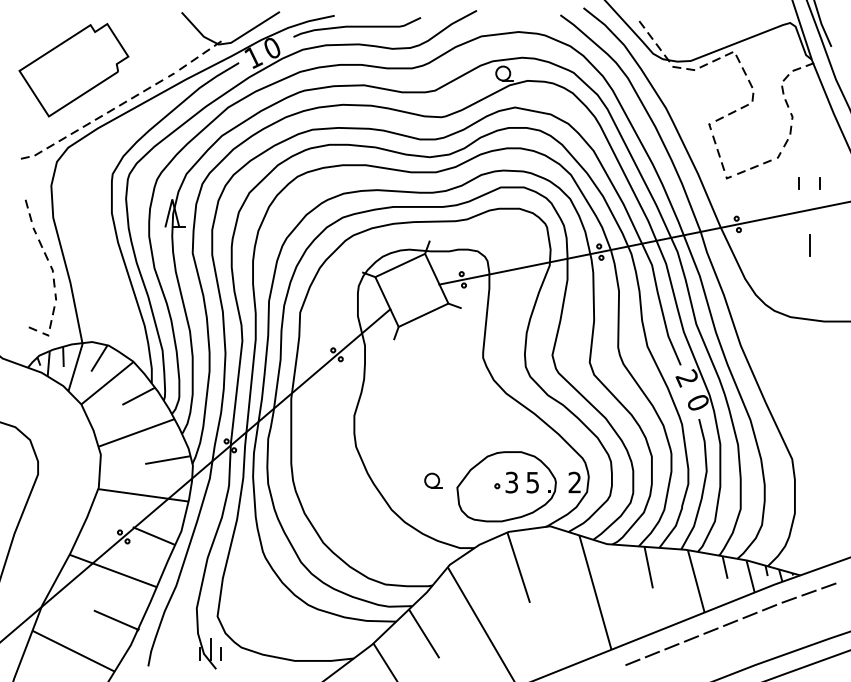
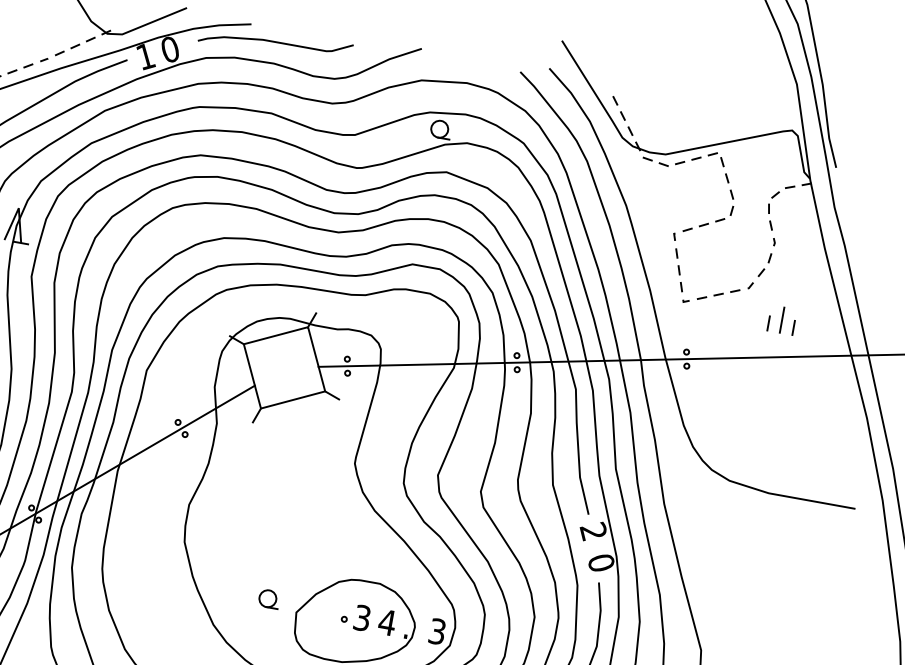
line: (809, 245) -> (781, 319), moved
text: (532, 482) -> (386, 622), 5 -> 4
text: (574, 482) -> (436, 631), 2 -> 3

